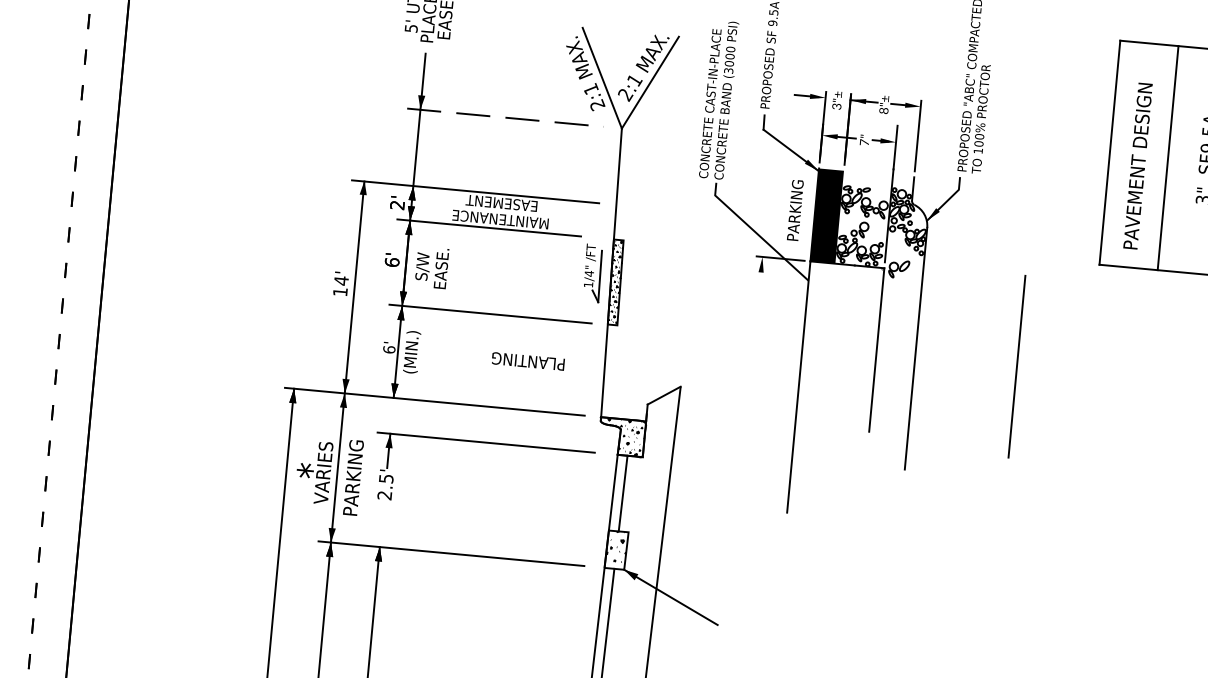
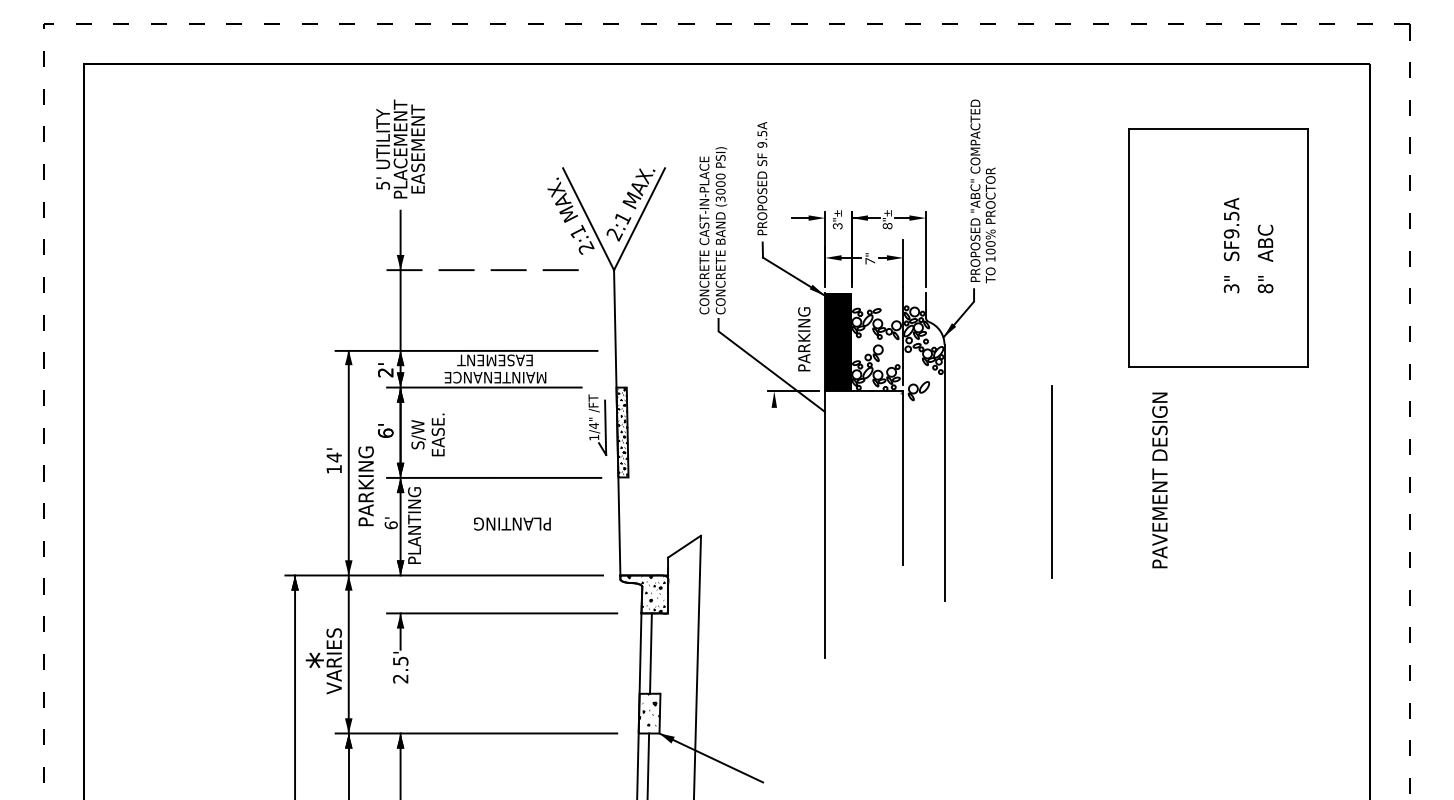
line: (1167, 157) -> (1190, 247), removed
text: (1137, 166) -> (1159, 480), moved
text: (412, 352) -> (415, 525), (MIN.) -> PLANTING
text: (528, 360) -> (512, 523), moved
text: (352, 477) -> (365, 485), moved

